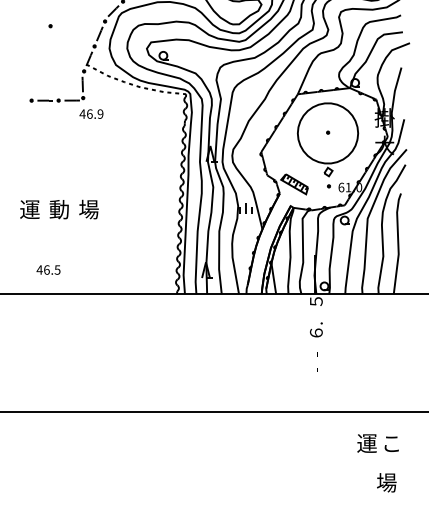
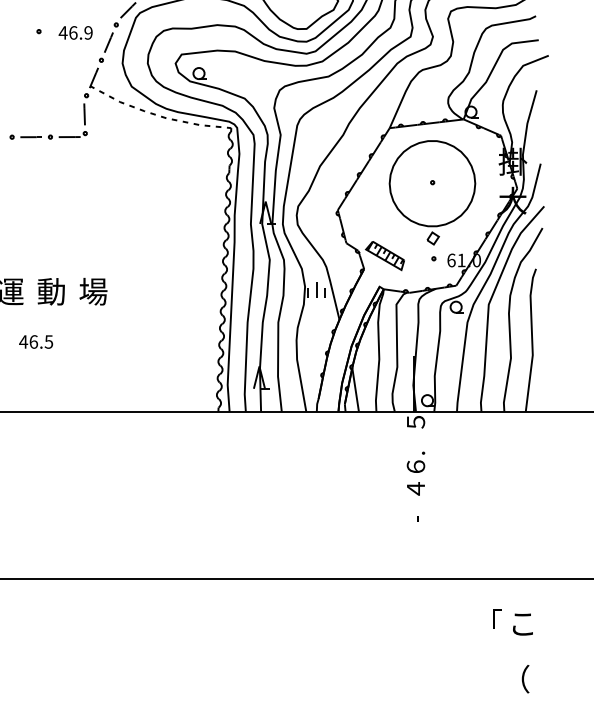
text: (91, 113) -> (75, 32), moved
text: (48, 269) -> (36, 341), moved
text: (316, 349) -> (416, 490), - -> ４
text: (366, 442) -> (487, 622), 運 -> 「
text: (386, 482) -> (515, 678), 場 -> （

